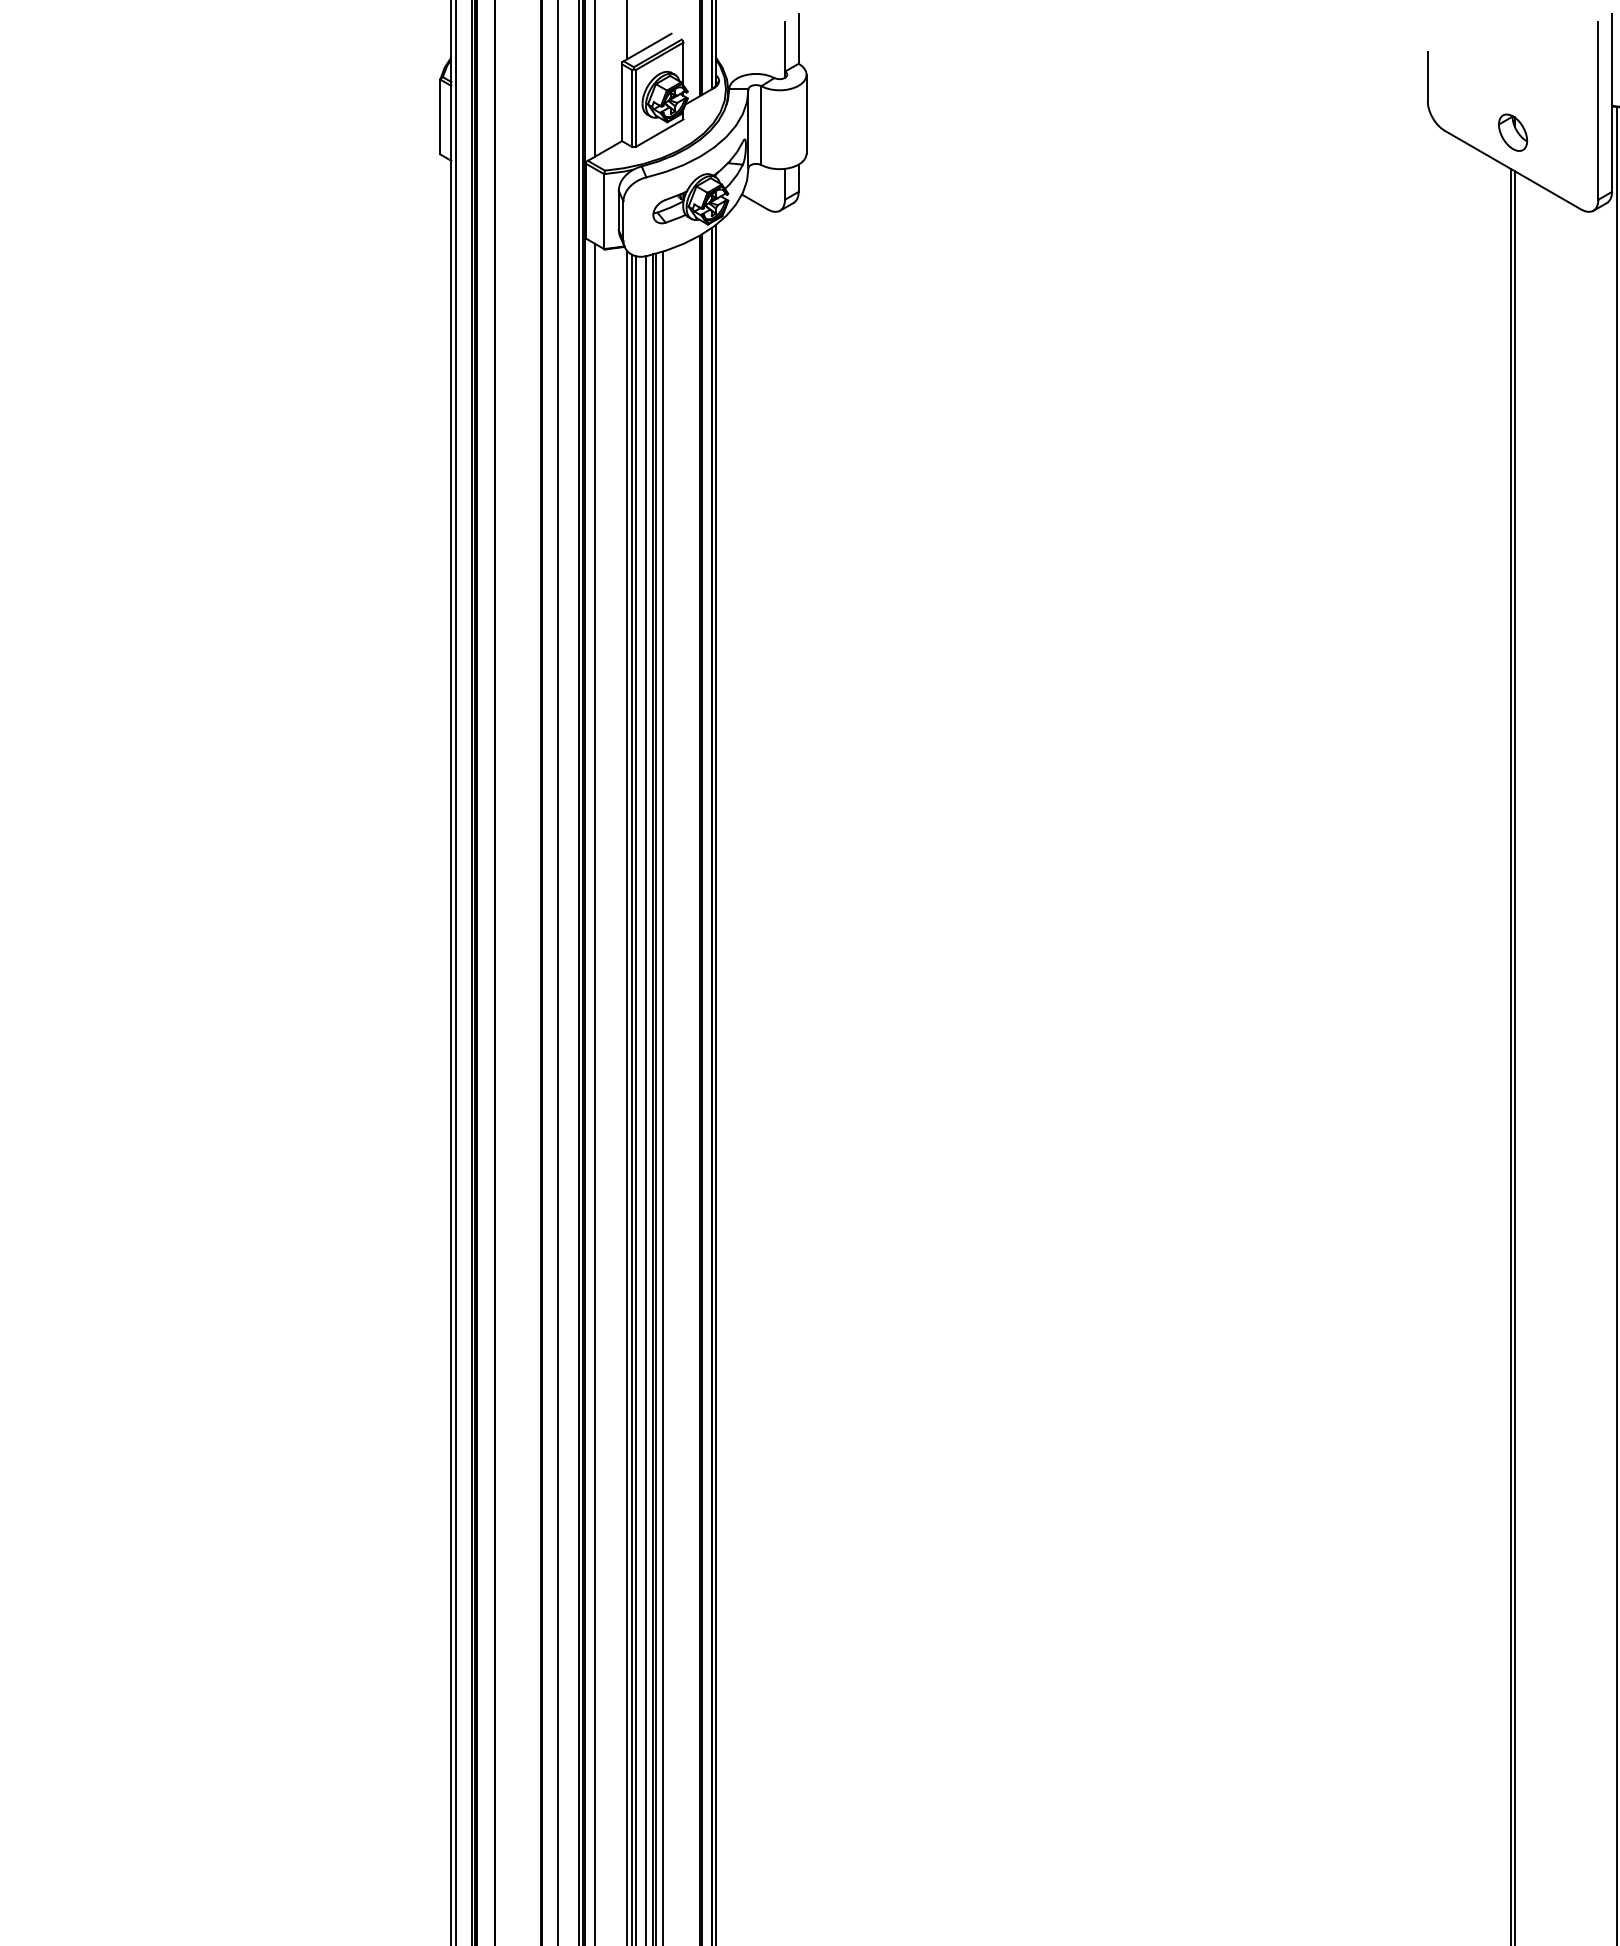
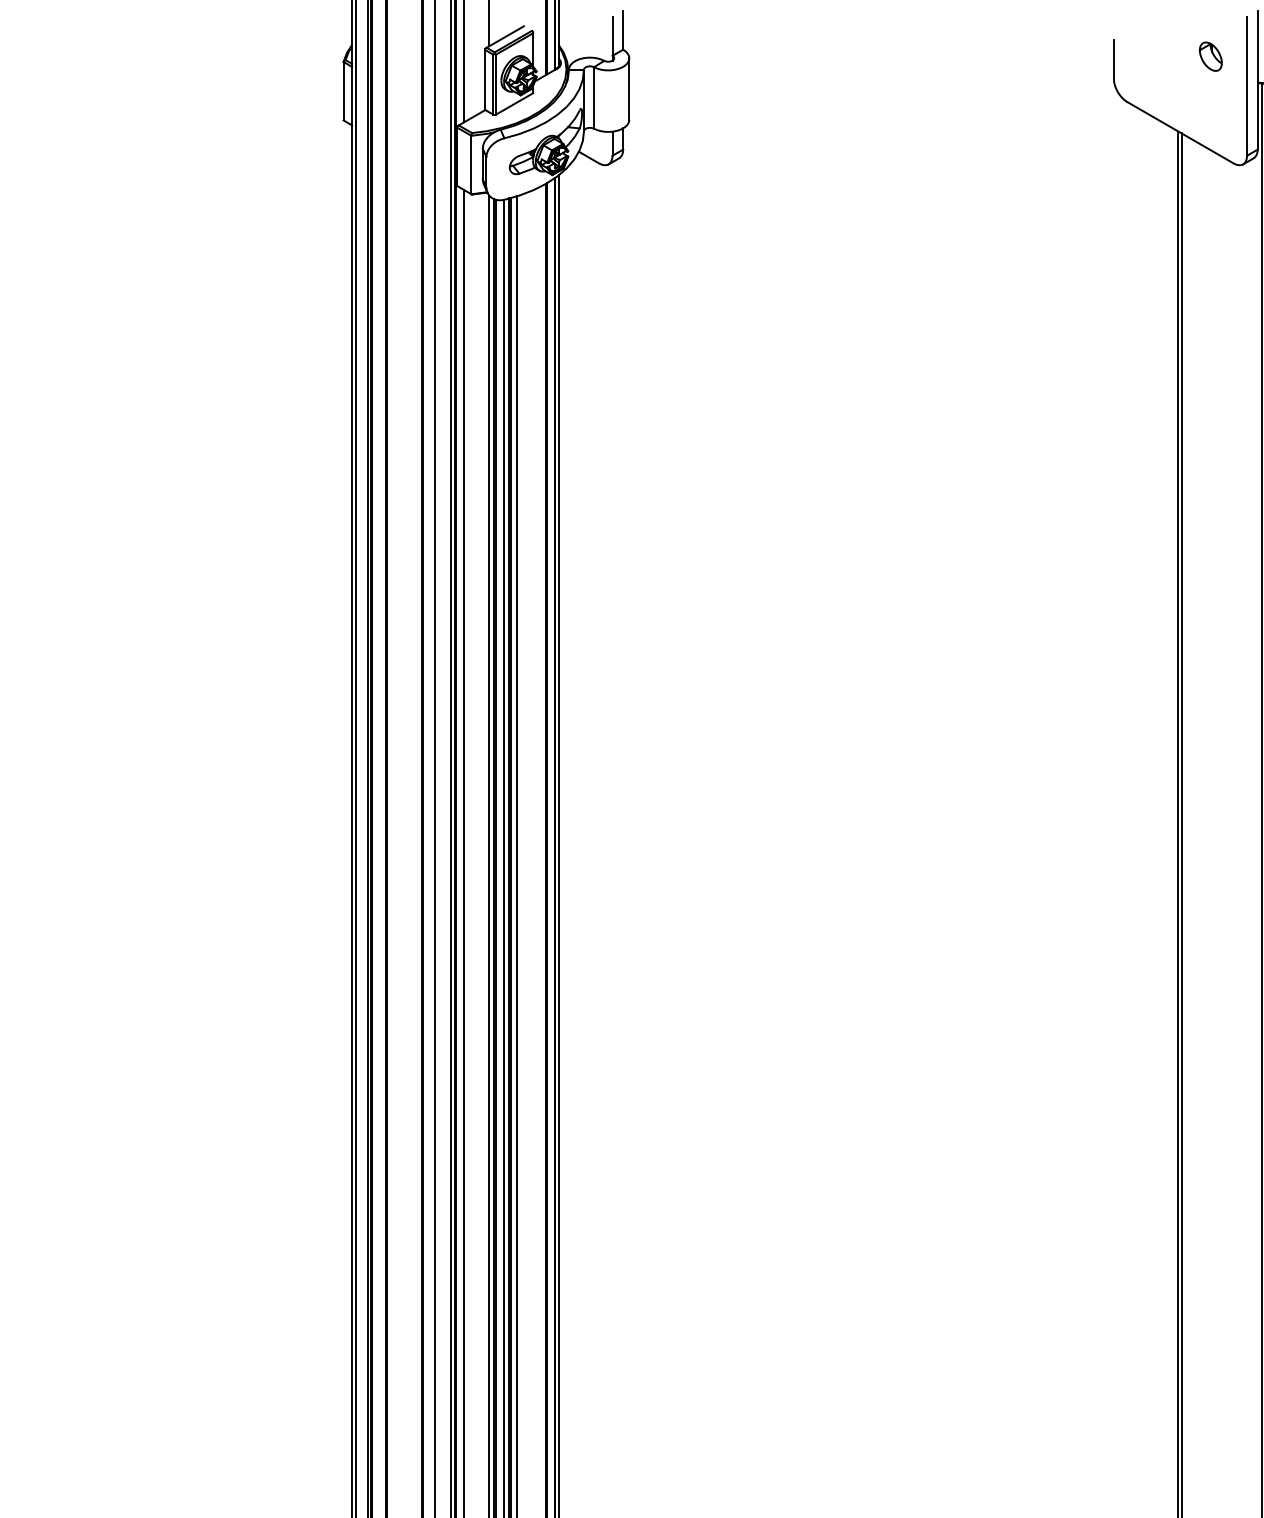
part: (1512, 132) -> (1210, 56), moved

